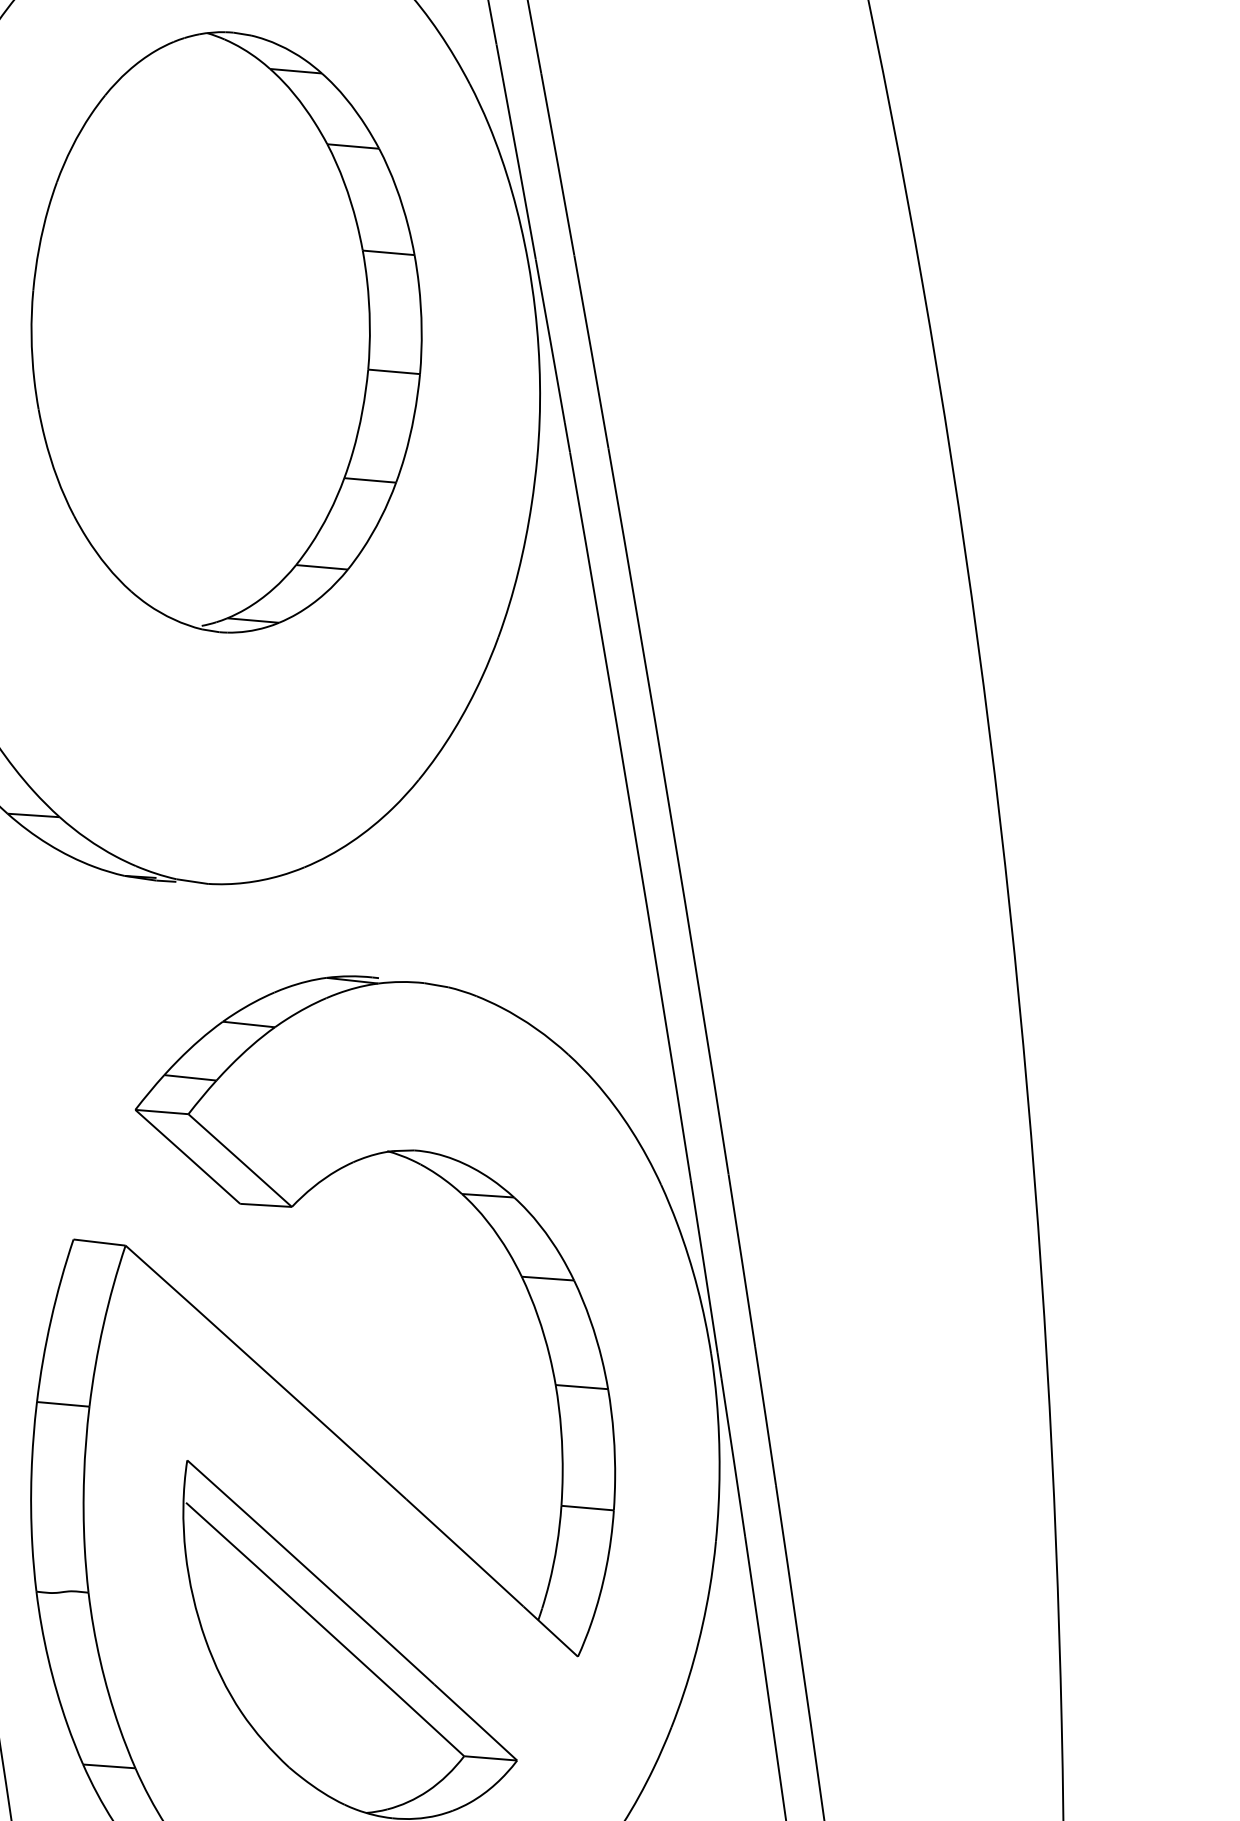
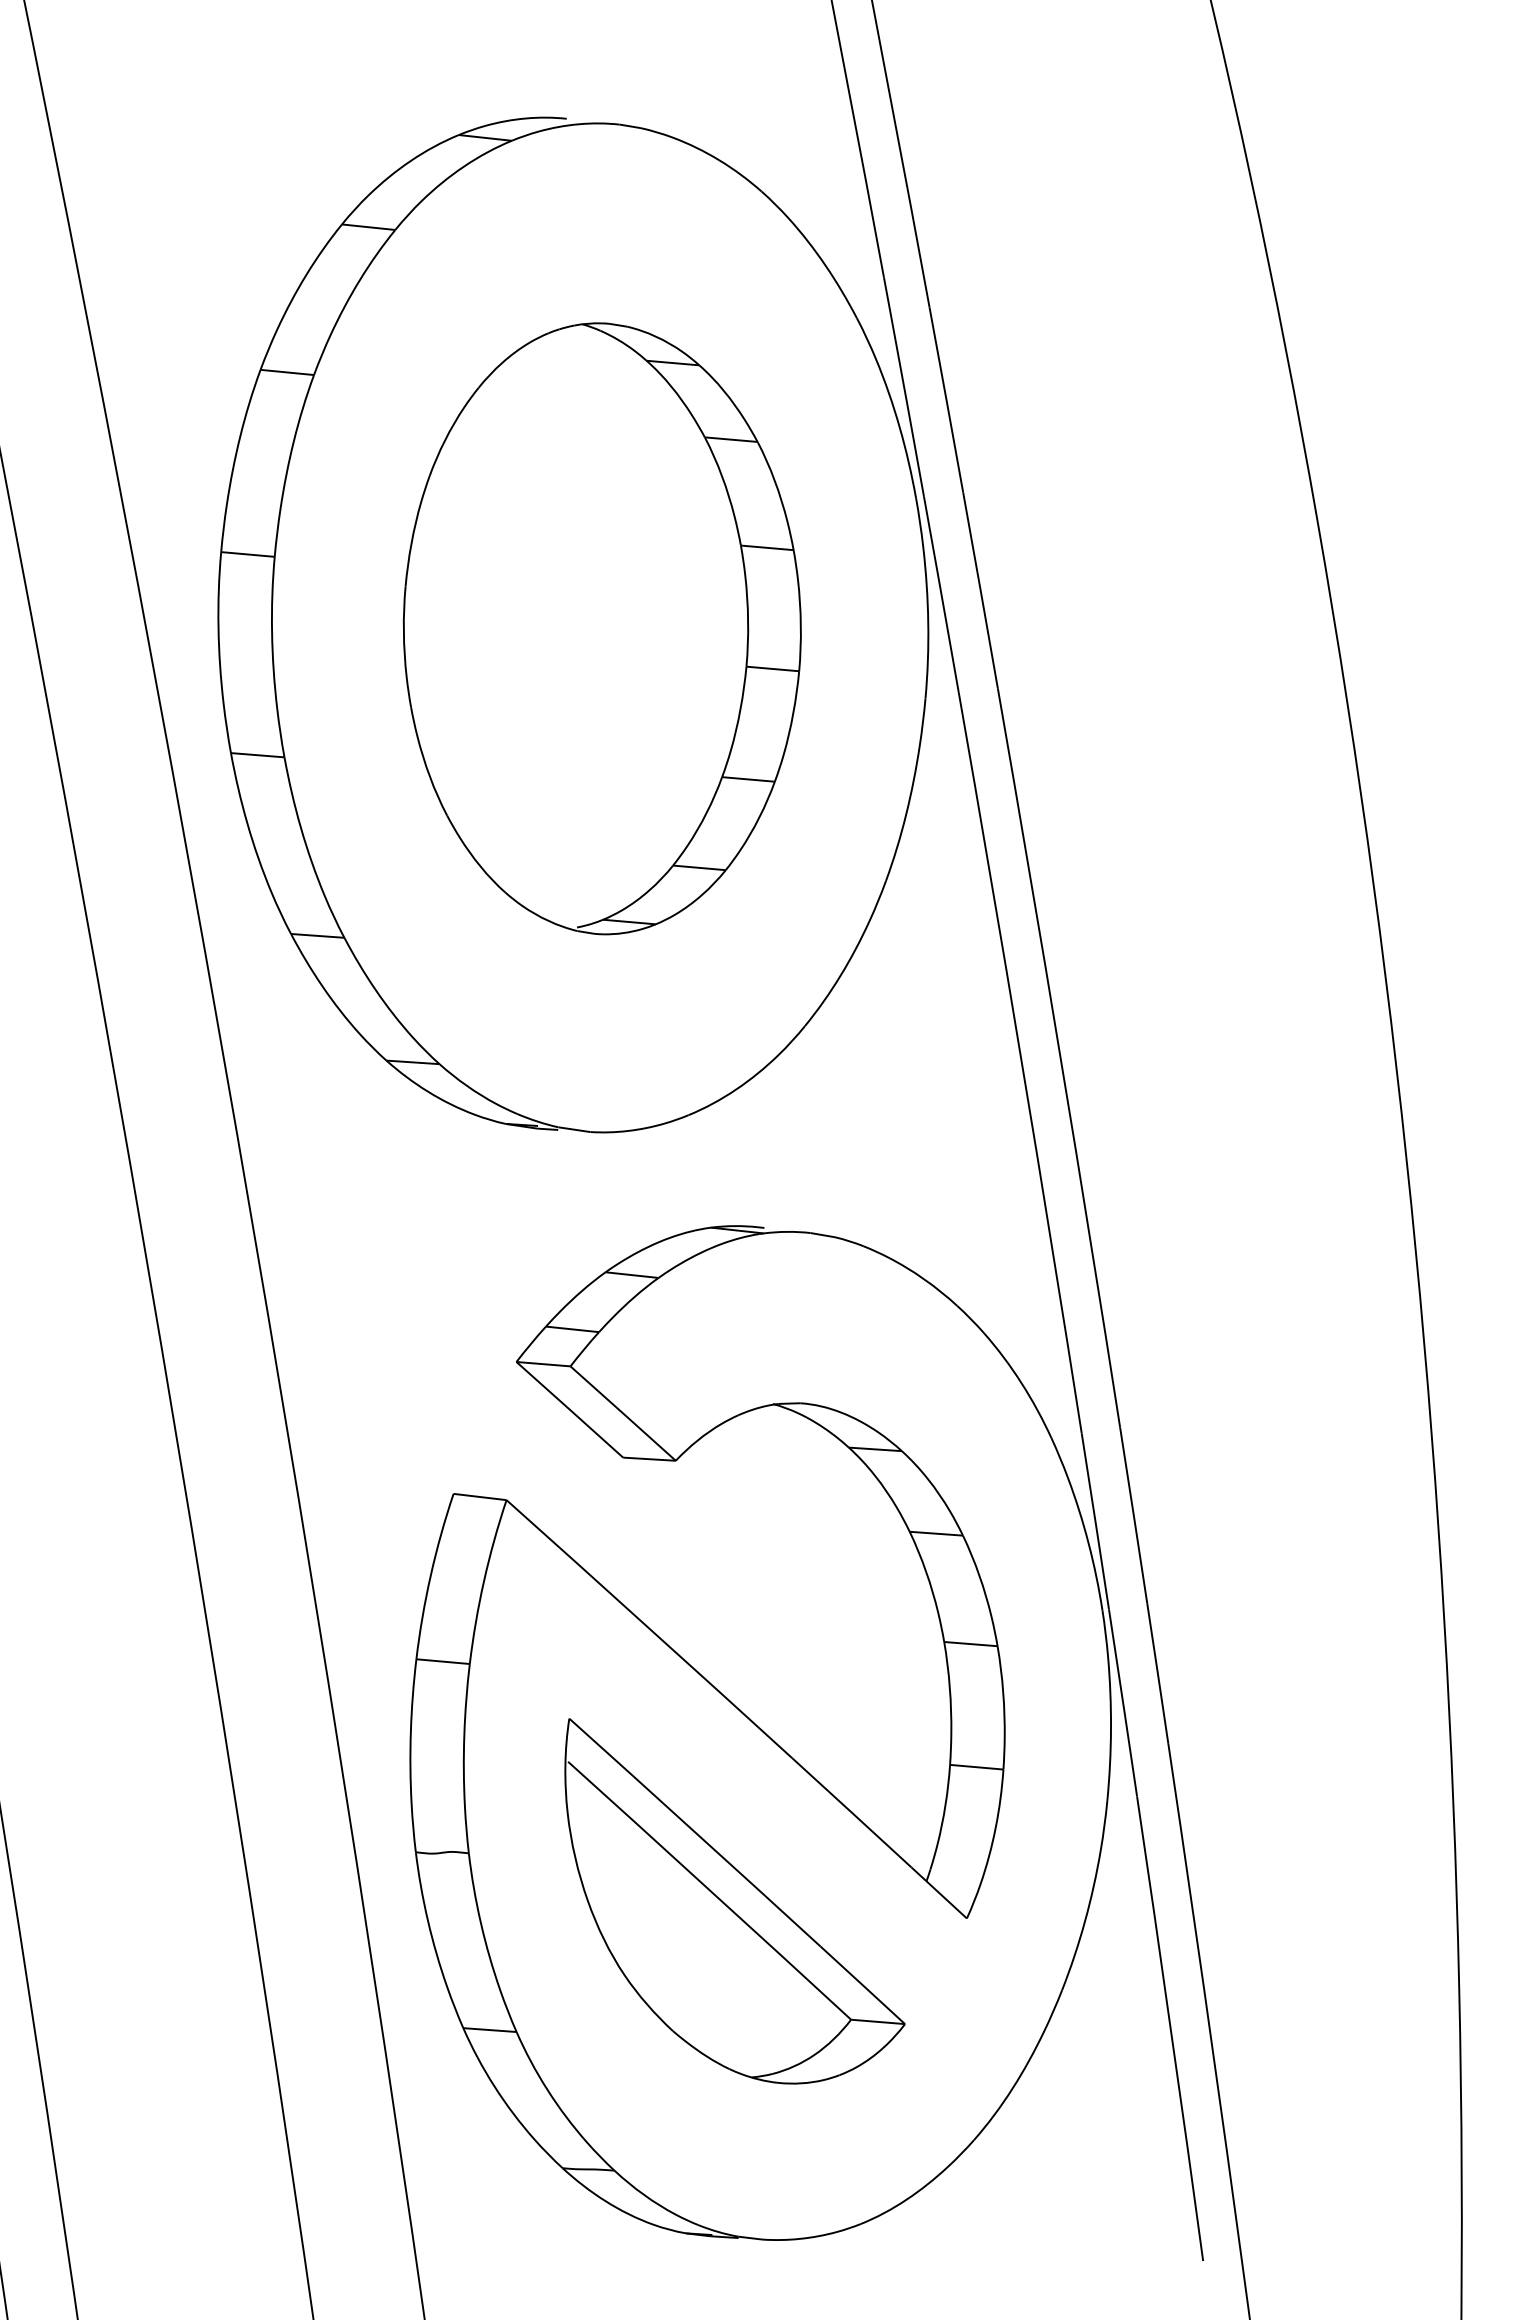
part: (225, 332) -> (601, 628), moved

